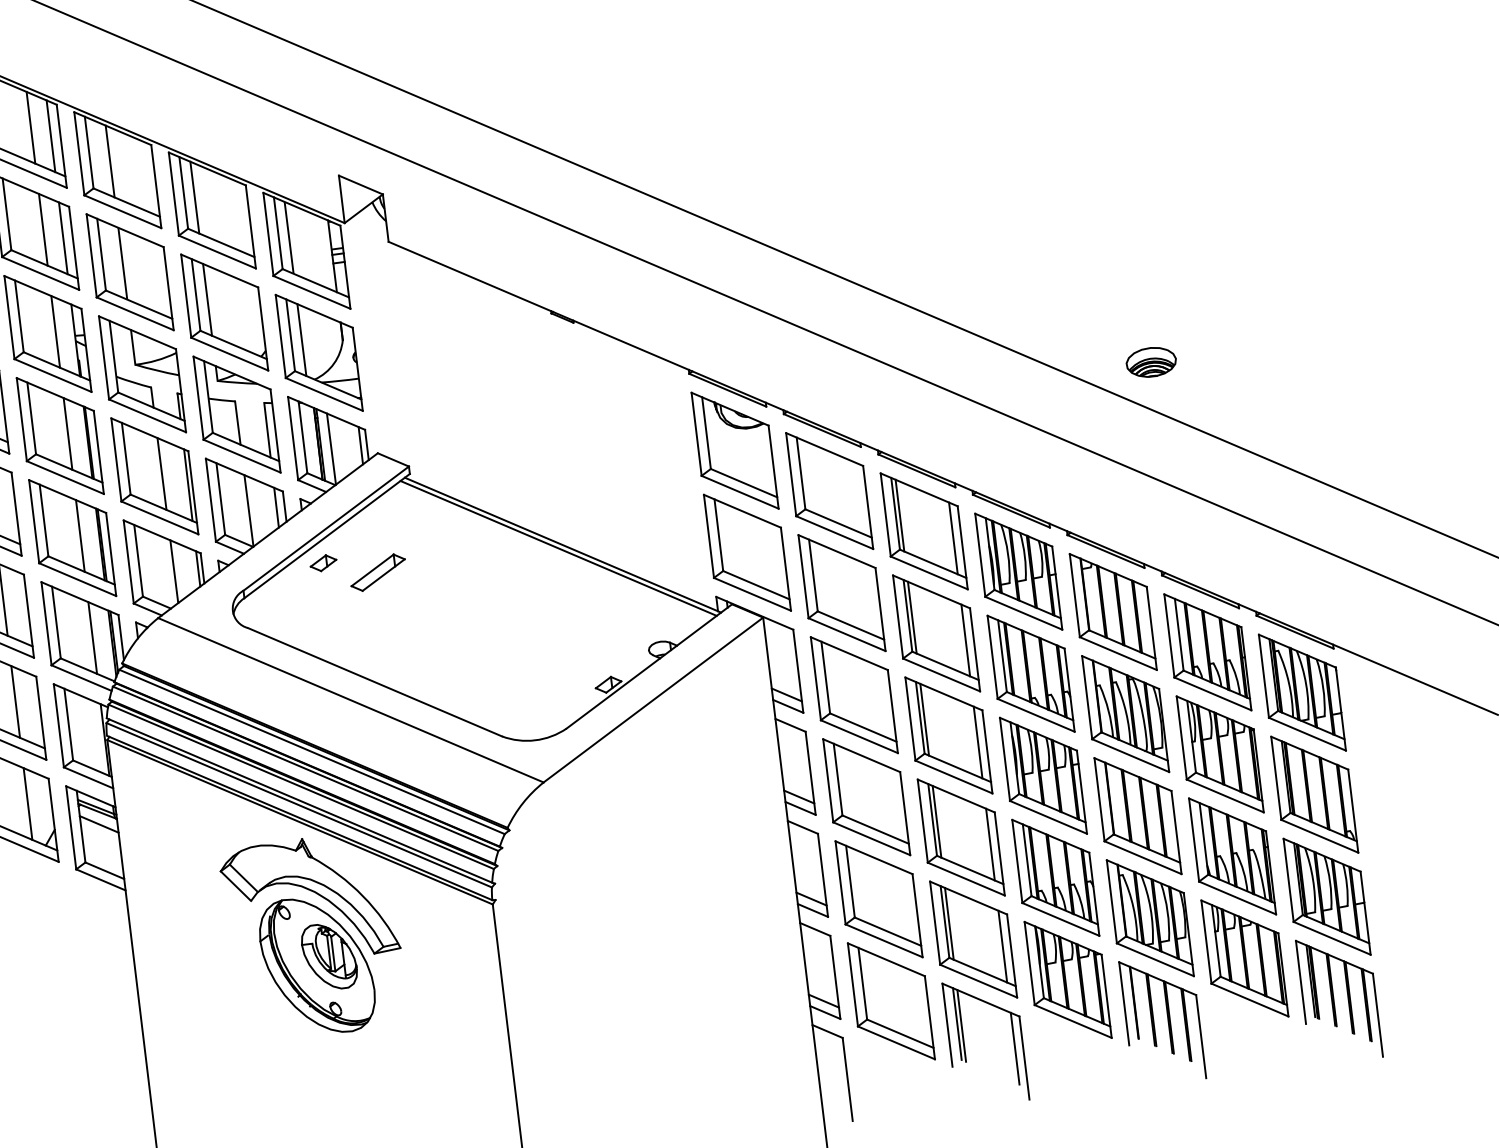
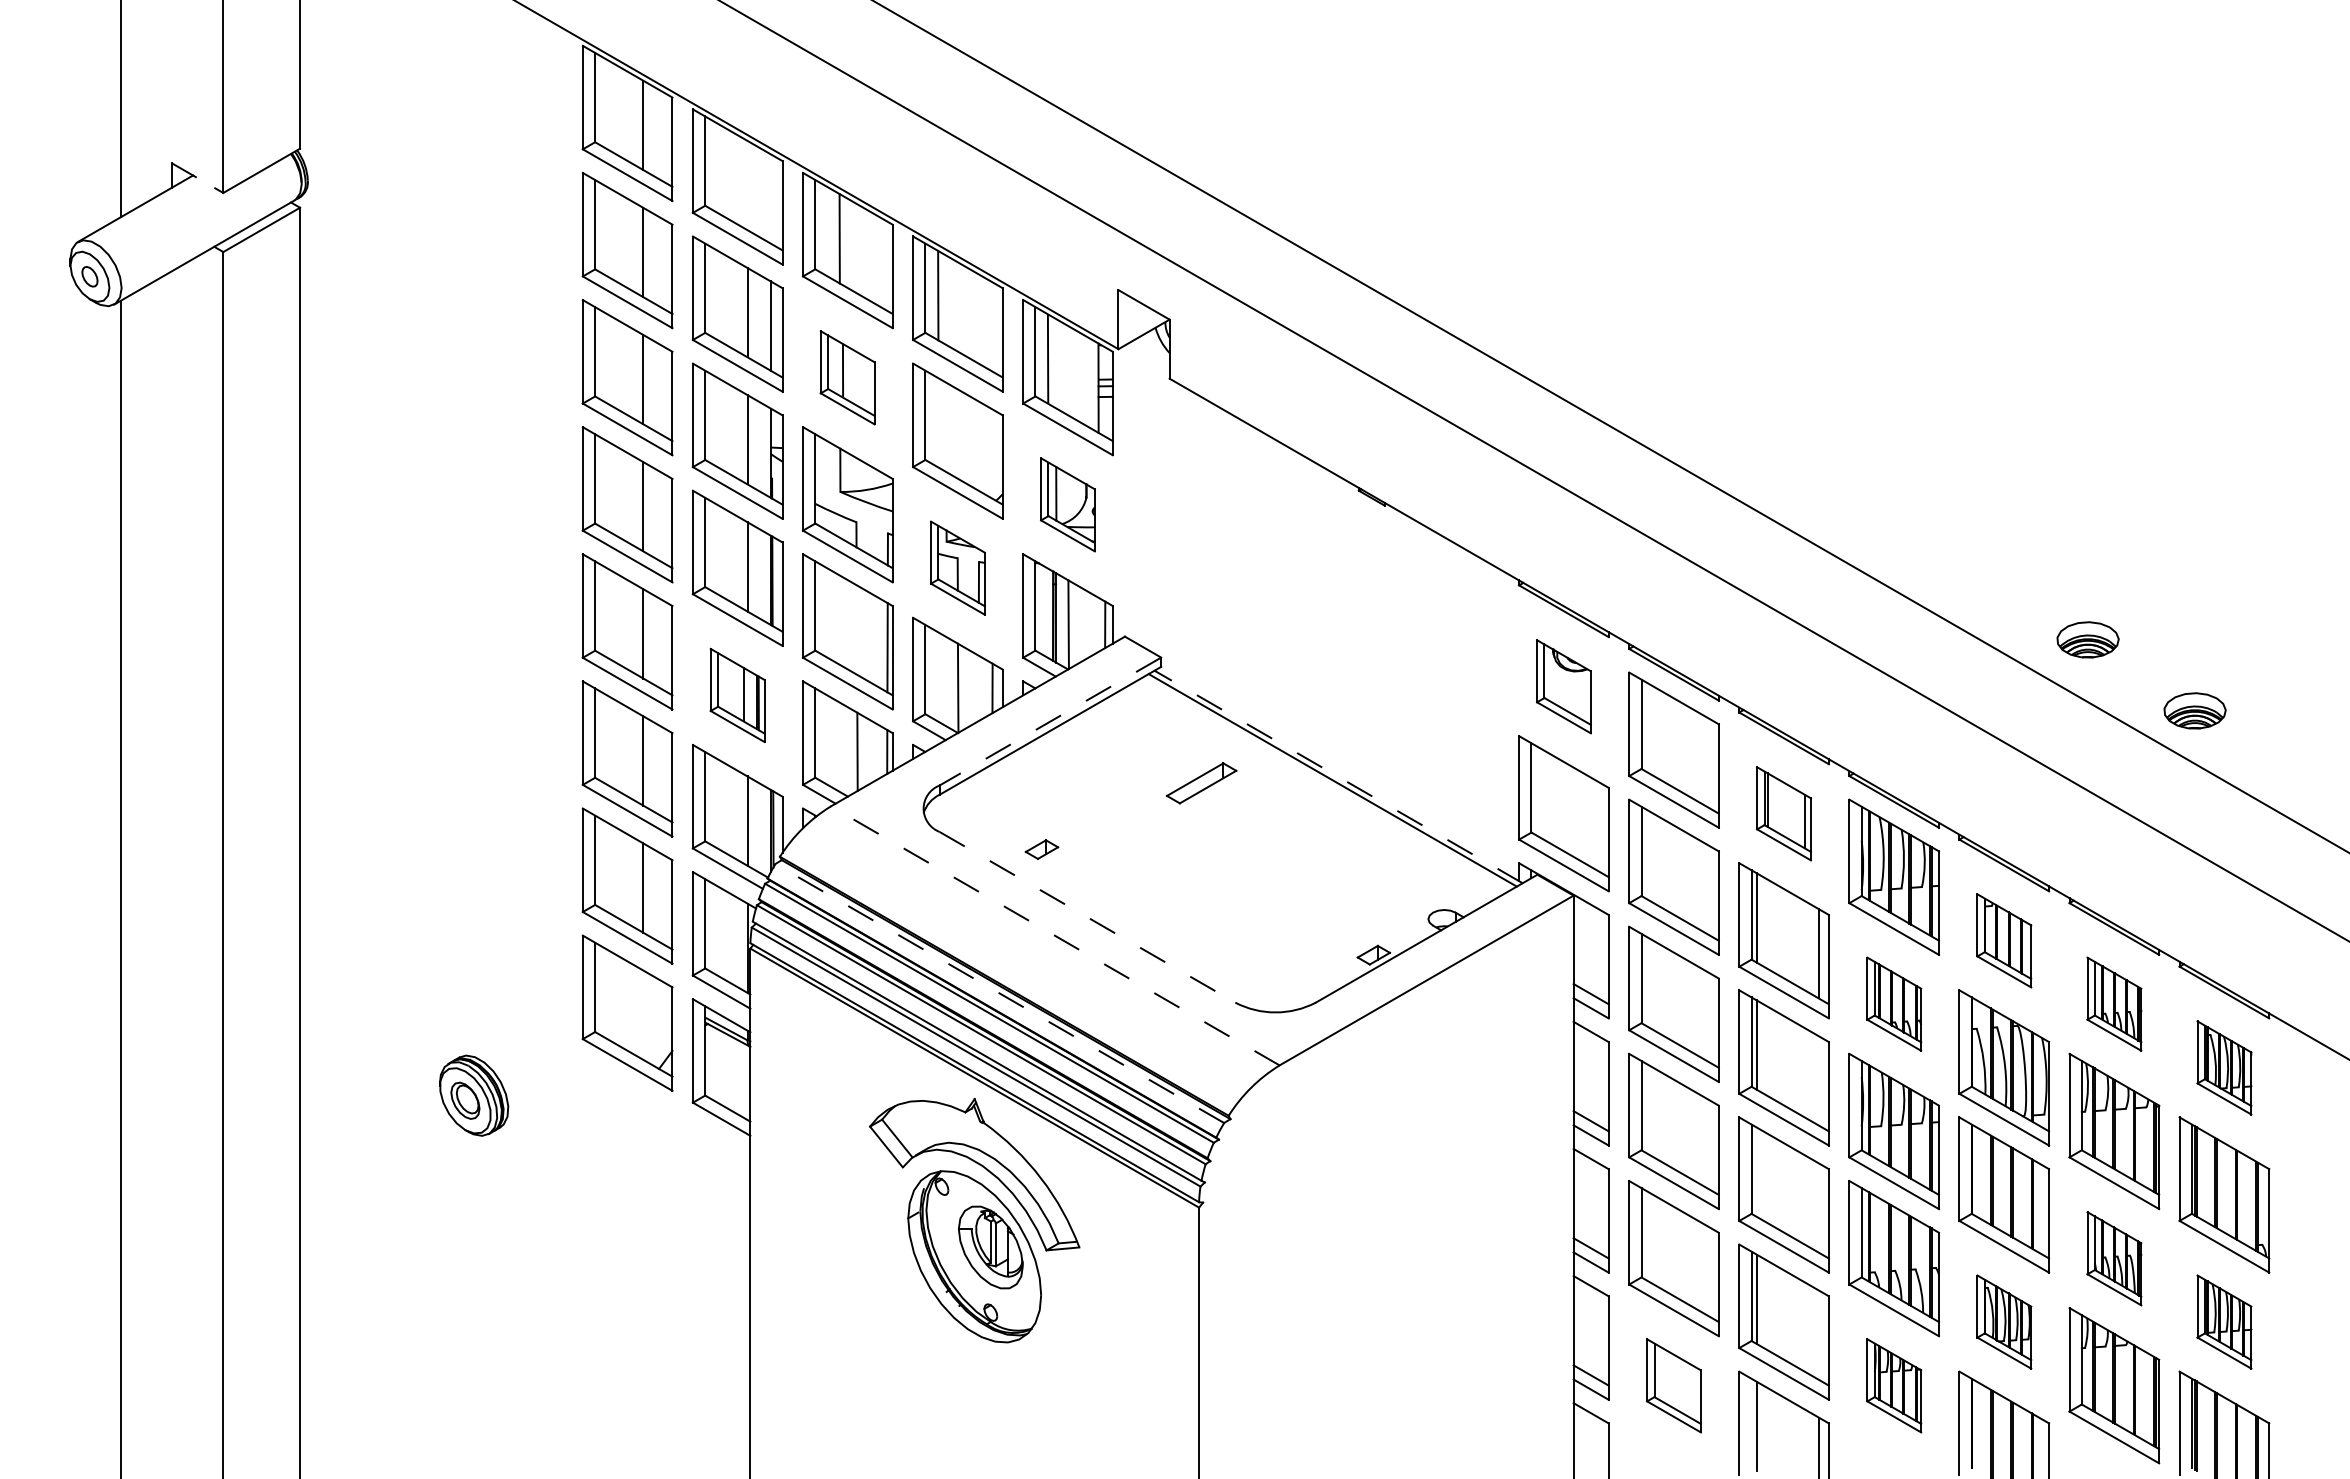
line: (30, 127) -> (747, 185), removed
line: (50, 135) -> (770, 198), removed
part: (129, 272) -> (847, 377), size x0.6
line: (207, 299) -> (938, 422), removed
part: (318, 352) -> (1067, 504), size x0.6
part: (1243, 408) -> (2194, 710), added
part: (236, 414) -> (957, 567), size x0.6
part: (734, 450) -> (1563, 686), size x0.6
line: (161, 473) -> (856, 629), removed
line: (326, 528) -> (1050, 721), solid -> dashed
part: (923, 531) -> (1783, 813), size x0.6
part: (72, 538) -> (737, 695), size x0.6
line: (562, 544) -> (1338, 776), solid -> dashed
part: (323, 563) -> (1041, 849), moved
part: (378, 572) -> (1201, 783), moved
part: (1113, 611) -> (2004, 940), size x0.6
part: (1207, 651) -> (2114, 1003), size x0.6
part: (1031, 673) -> (1894, 1003), size x0.6
line: (375, 682) -> (1087, 917), solid -> dashed
part: (1302, 692) -> (2224, 1067), size x0.6
line: (350, 700) -> (1054, 935), solid -> dashed
line: (977, 742) -> (1818, 1080), removed
line: (311, 751) -> (999, 993), solid -> dashed
line: (27, 803) -> (643, 1014), removed
line: (936, 821) -> (1756, 1171), removed
line: (98, 824) -> (727, 1050), removed
line: (990, 844) -> (1818, 1207), removed
part: (1232, 856) -> (2114, 1258), size x0.6
part: (1327, 896) -> (2224, 1321), size x0.6
part: (1150, 917) -> (2004, 1321), size x0.6
line: (1002, 946) -> (1818, 1334), removed
part: (1068, 979) -> (1894, 1385), size x0.6
part: (890, 1001) -> (1673, 1385), size x0.6
line: (957, 1024) -> (1751, 1423), removed

